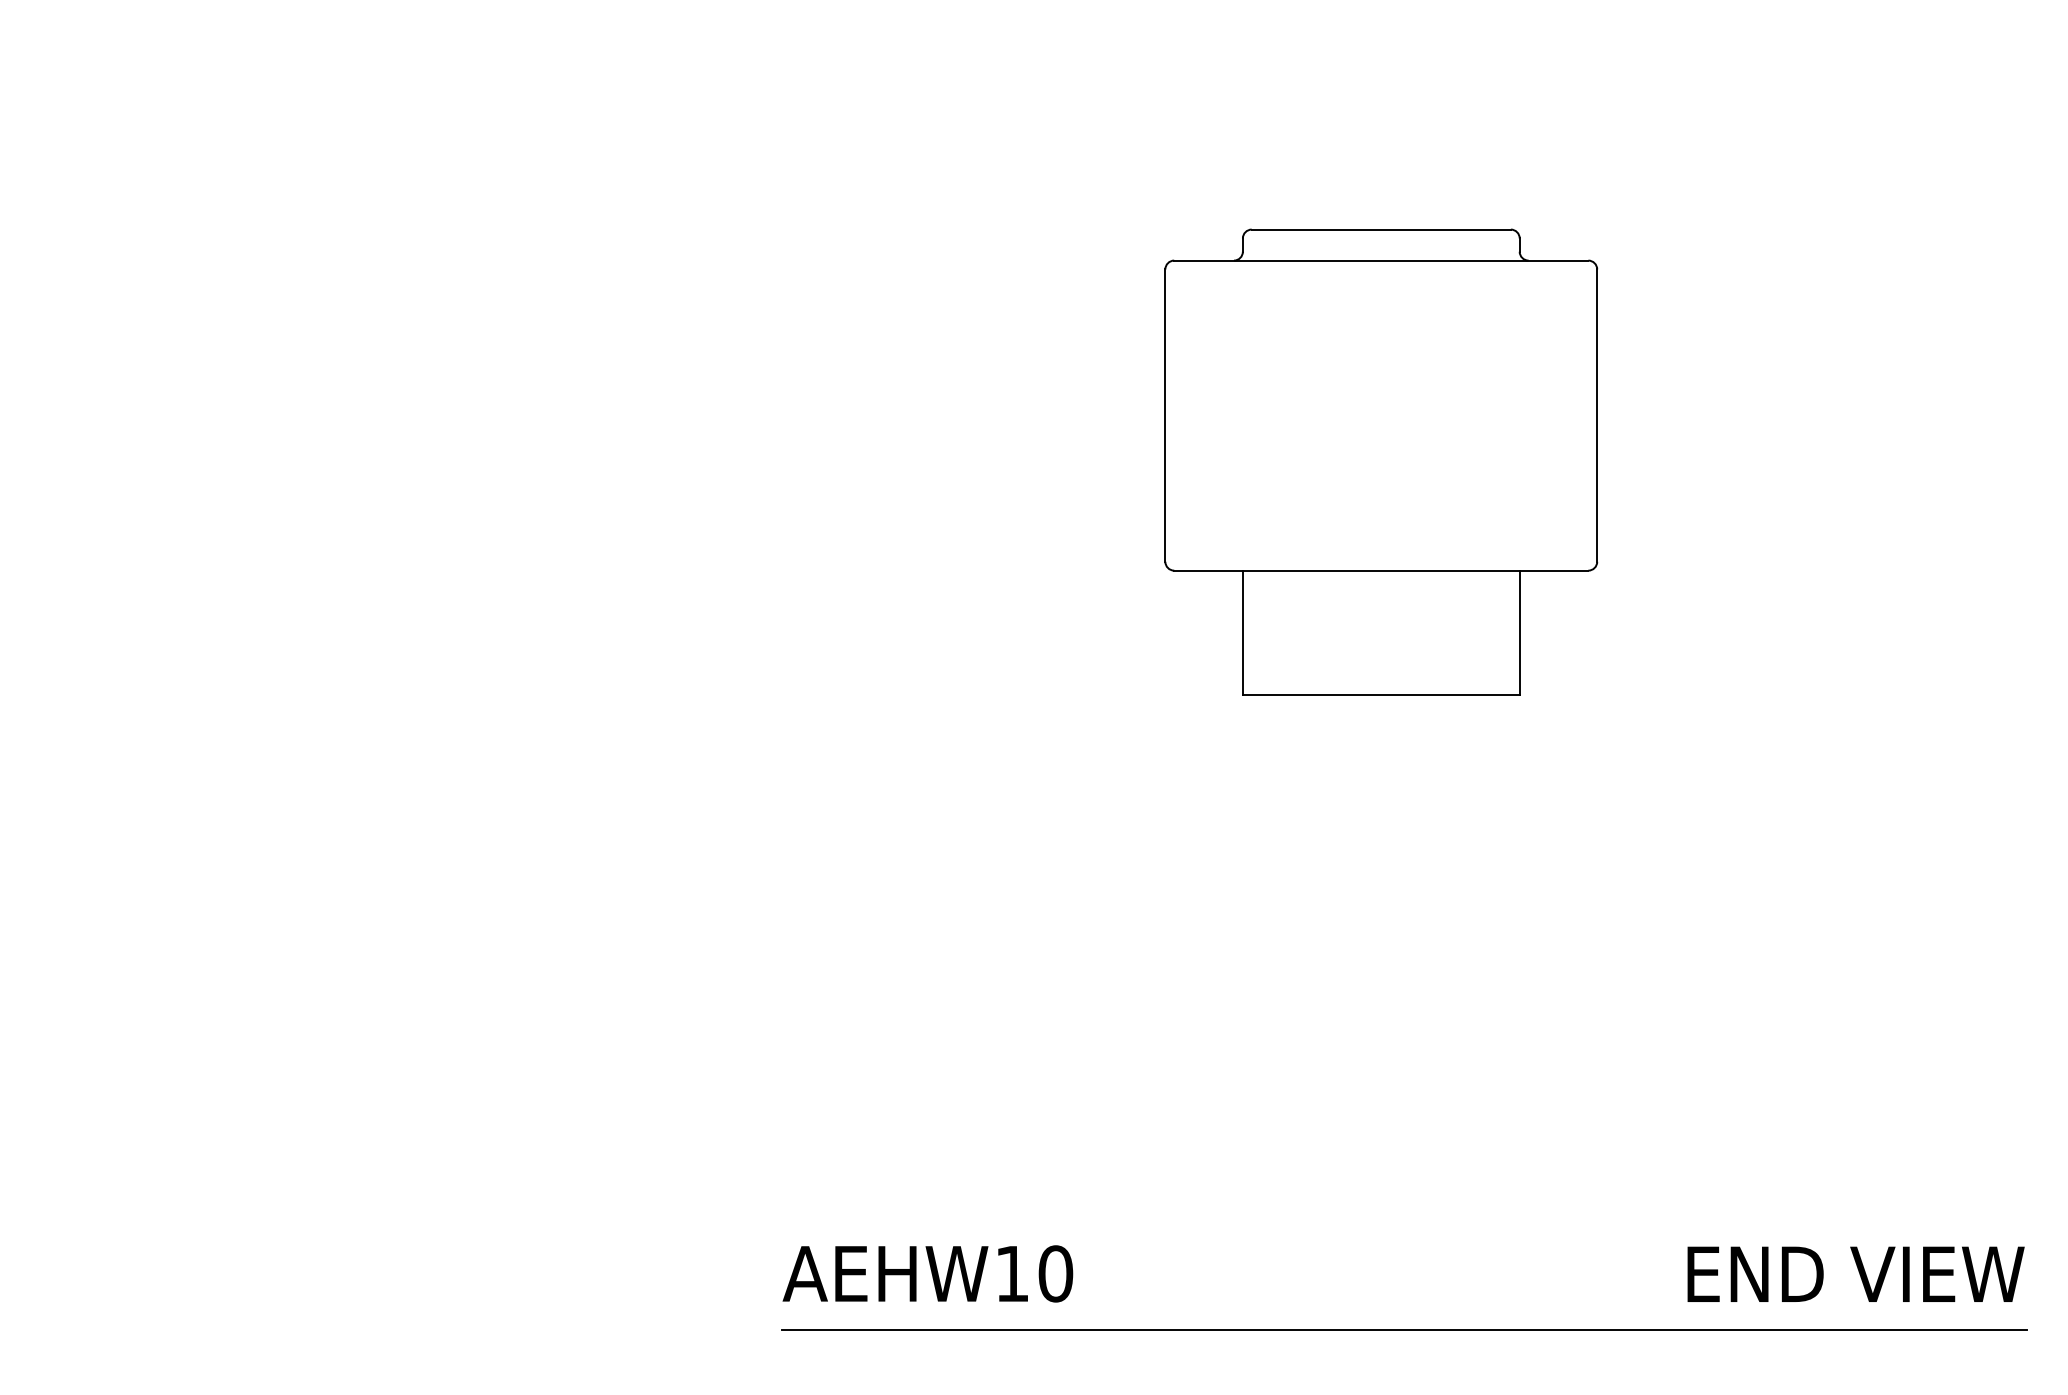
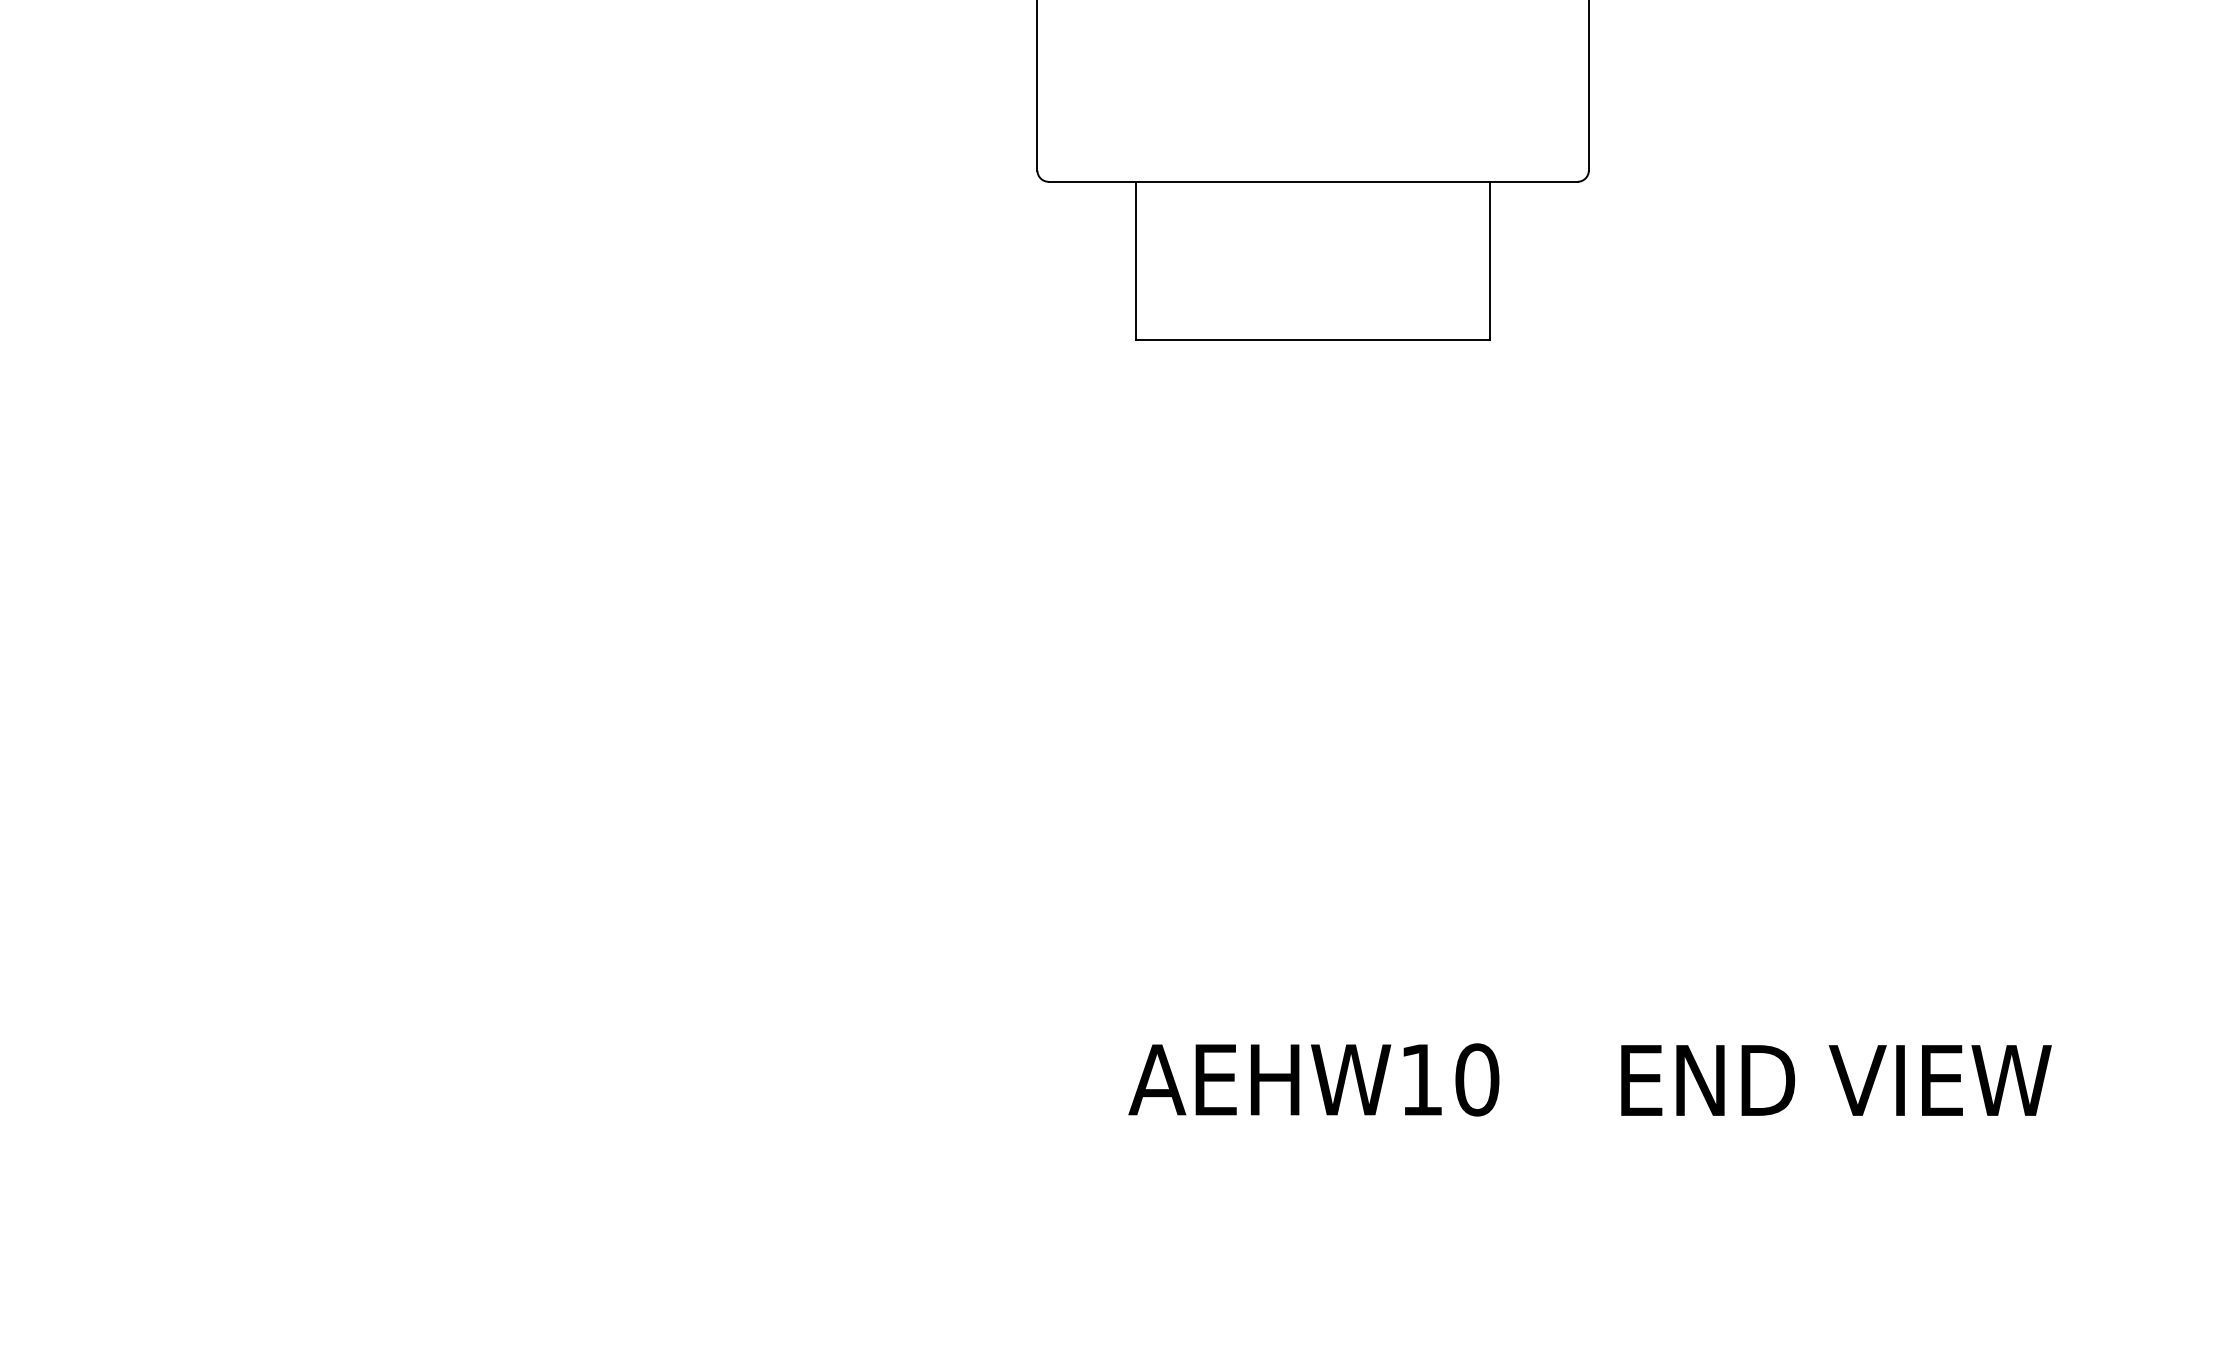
text: (927, 1273) -> (1313, 1079), moved
text: (1855, 1273) -> (1835, 1079), moved
line: (1404, 1329) -> (1342, 1150), removed

